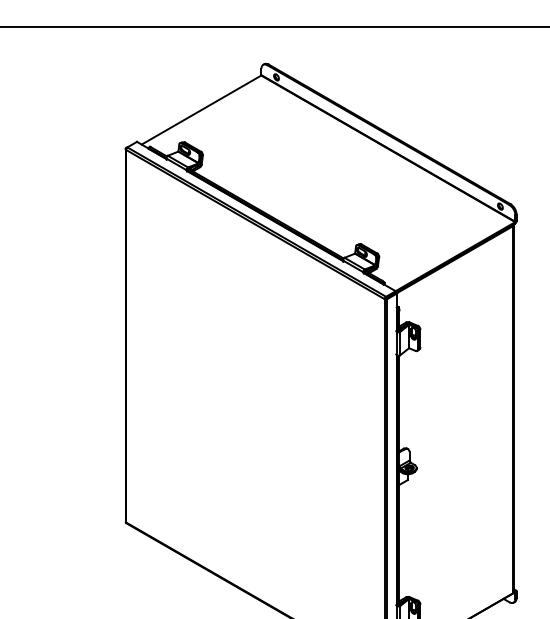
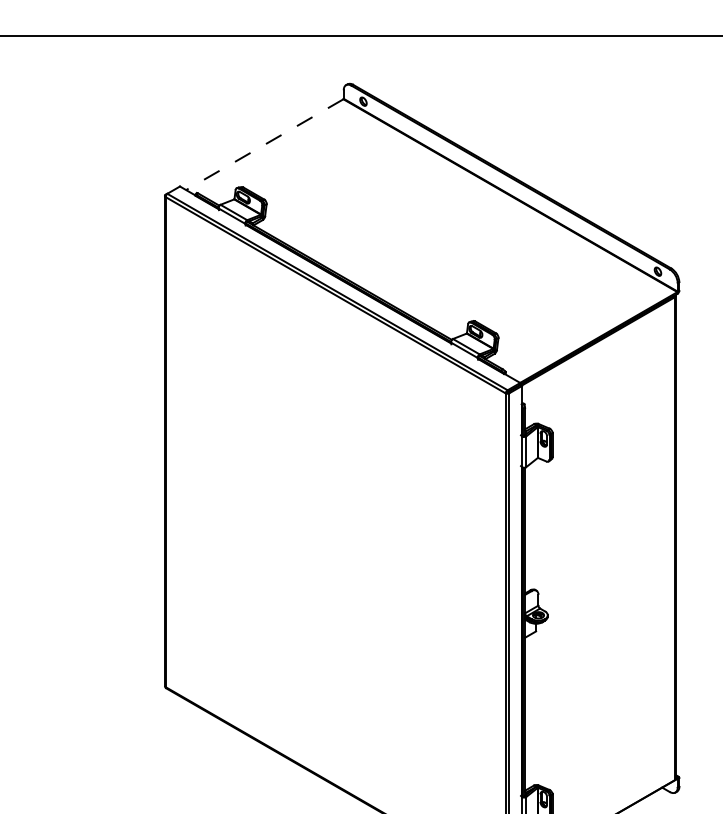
line: (201, 110) -> (264, 145), solid -> dashed

